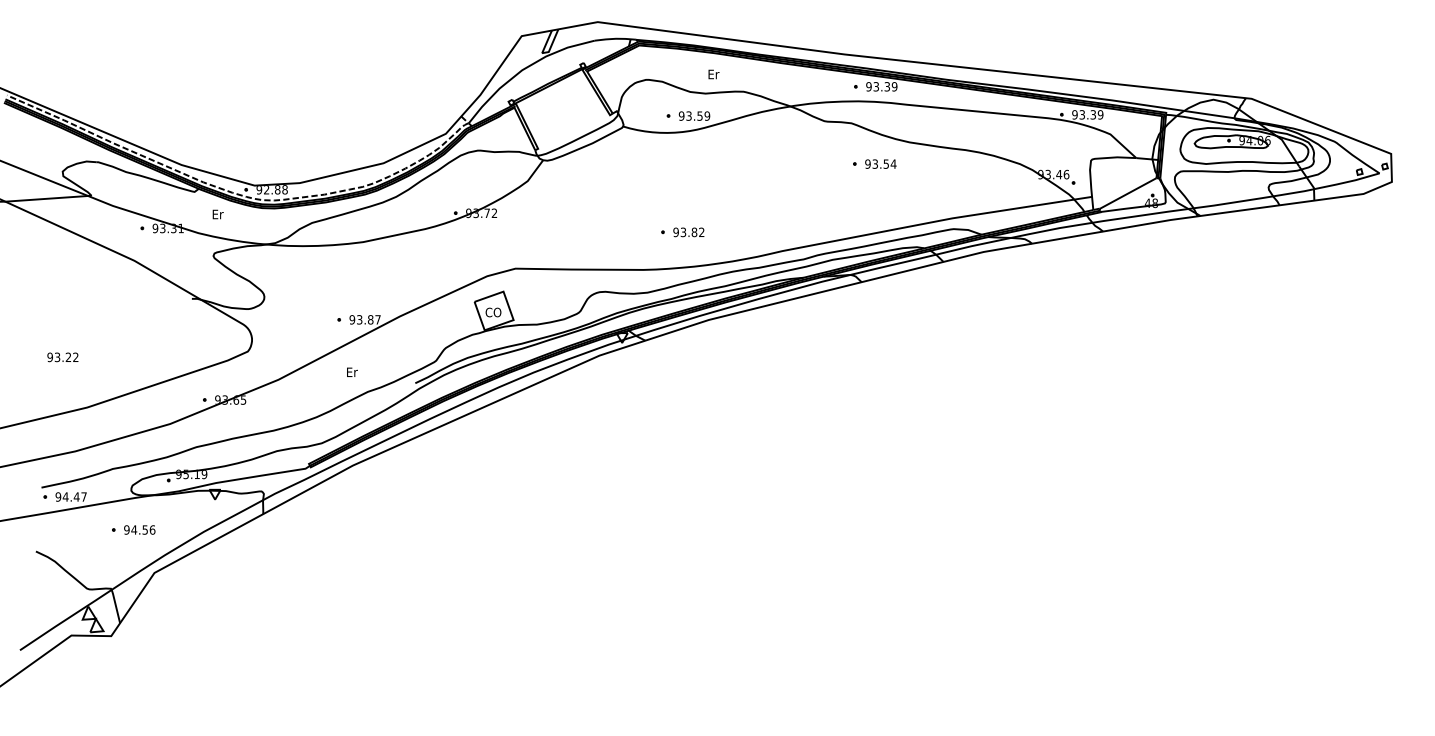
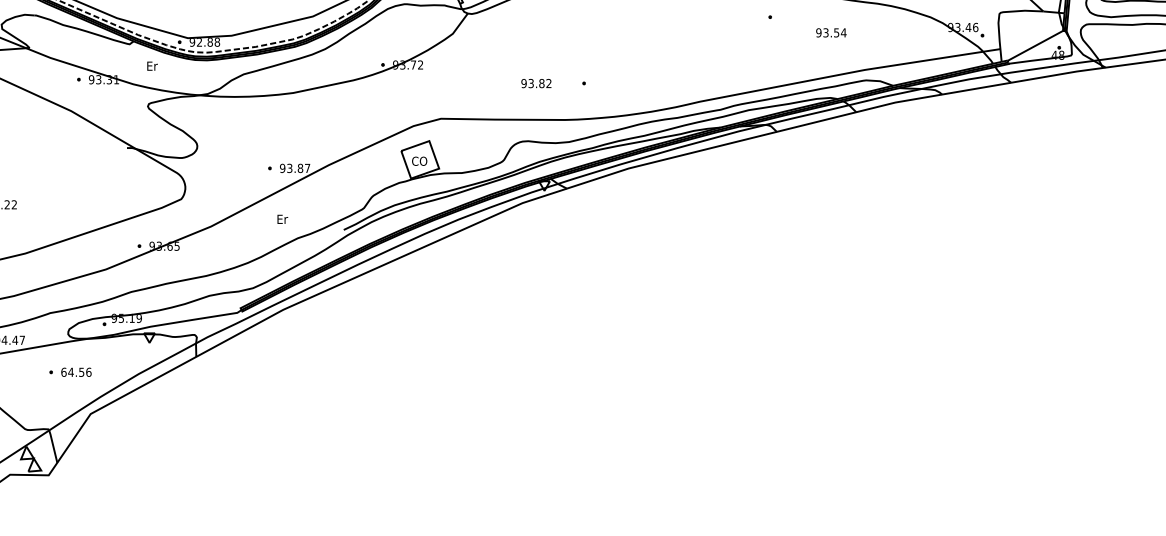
text: (880, 163) -> (831, 32), moved
text: (688, 232) -> (536, 83), moved
text: (126, 529) -> (63, 371), 94.56 -> 64.56

